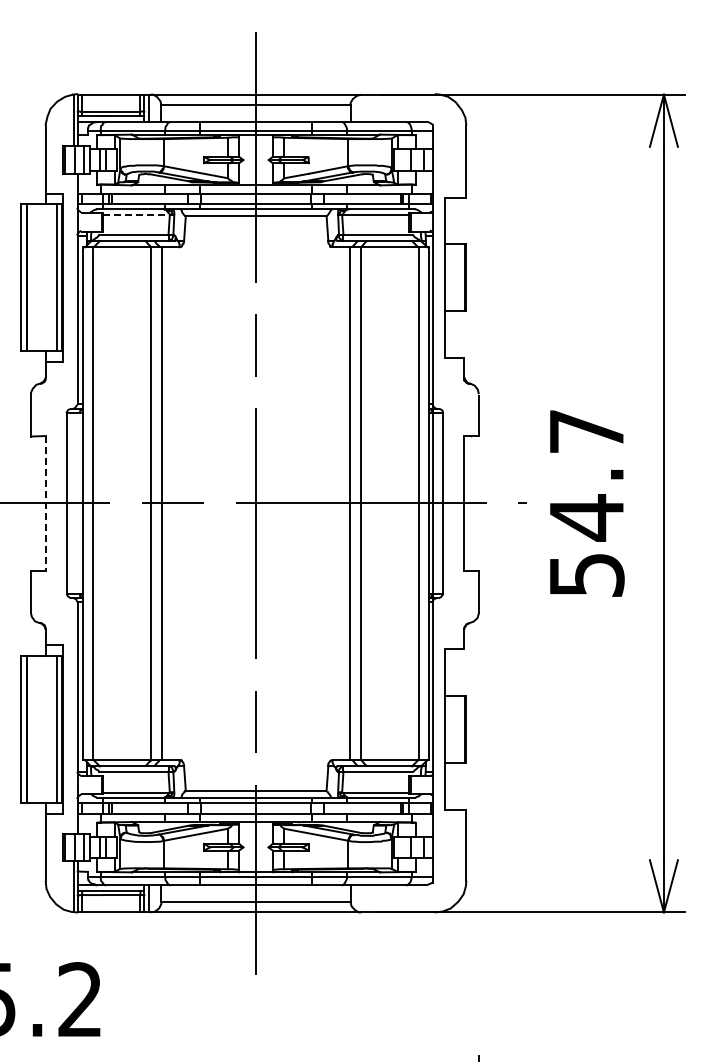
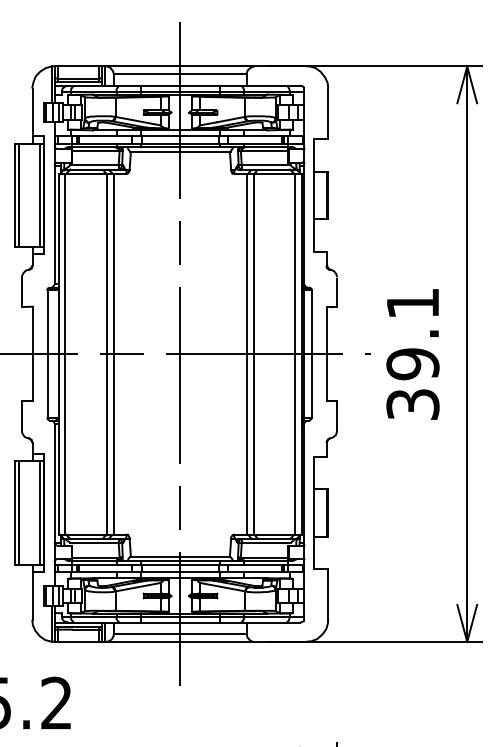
line: (136, 214) -> (96, 150), dashed -> solid
line: (46, 503) -> (32, 354), dashed -> solid
text: (586, 503) -> (412, 354), 54.7 -> 39.1

